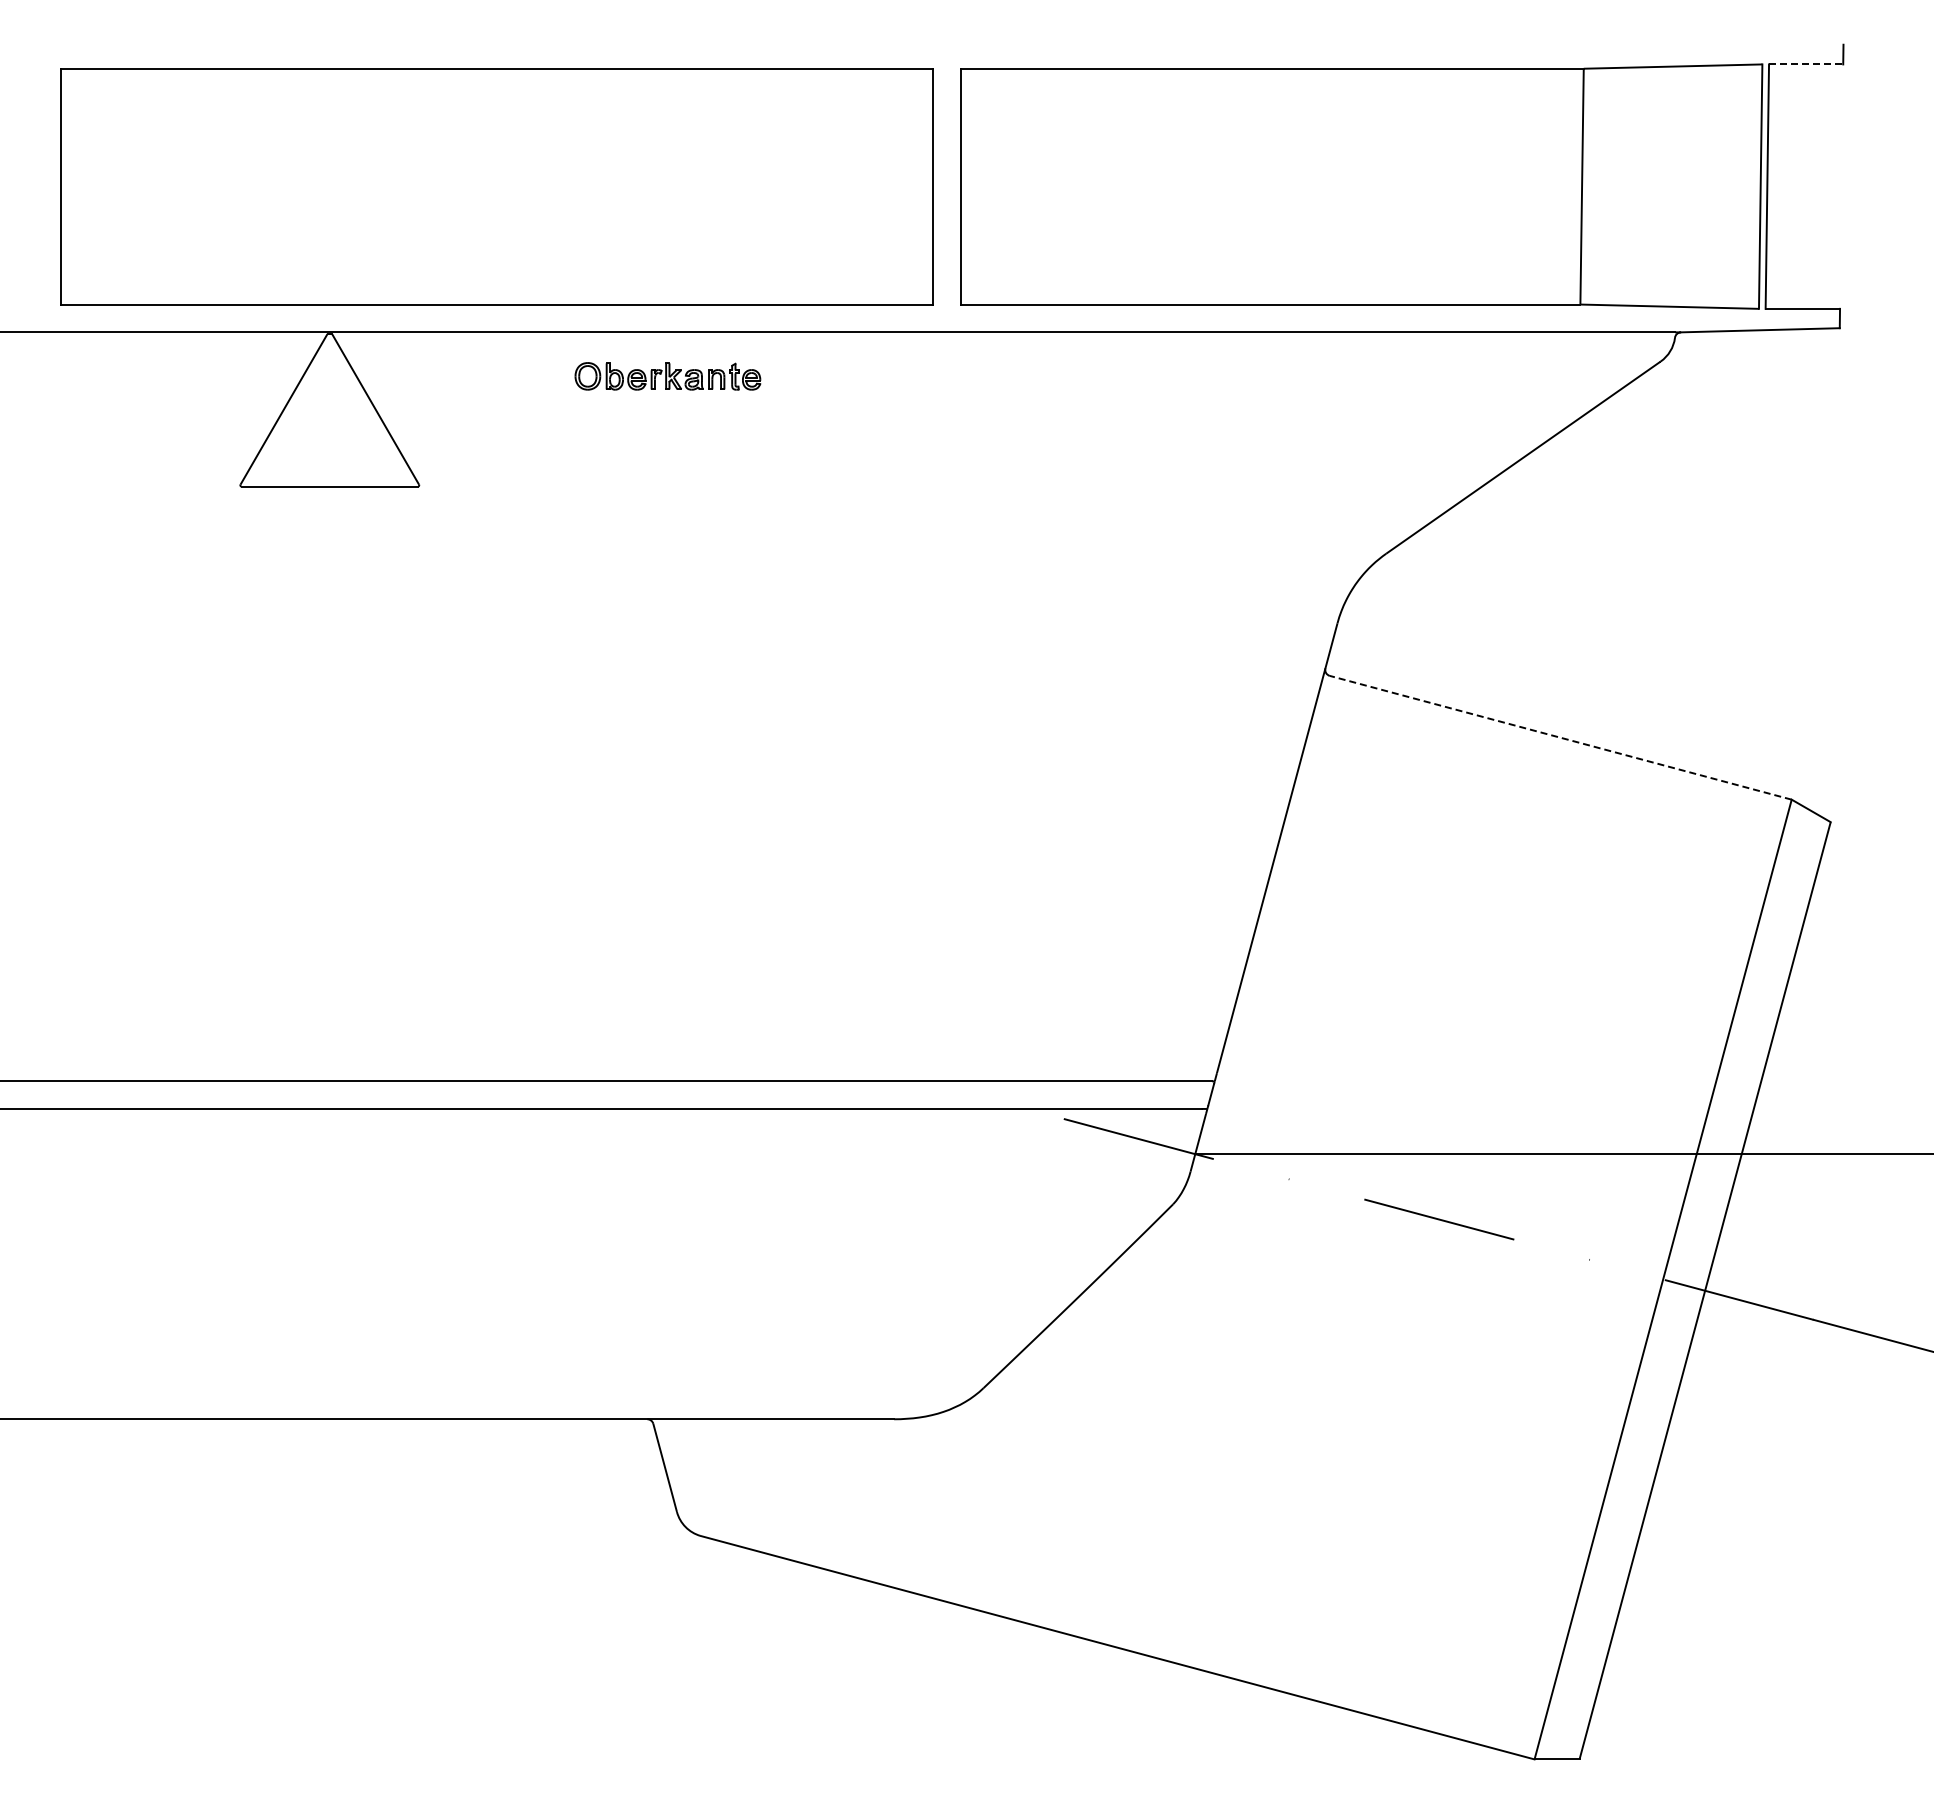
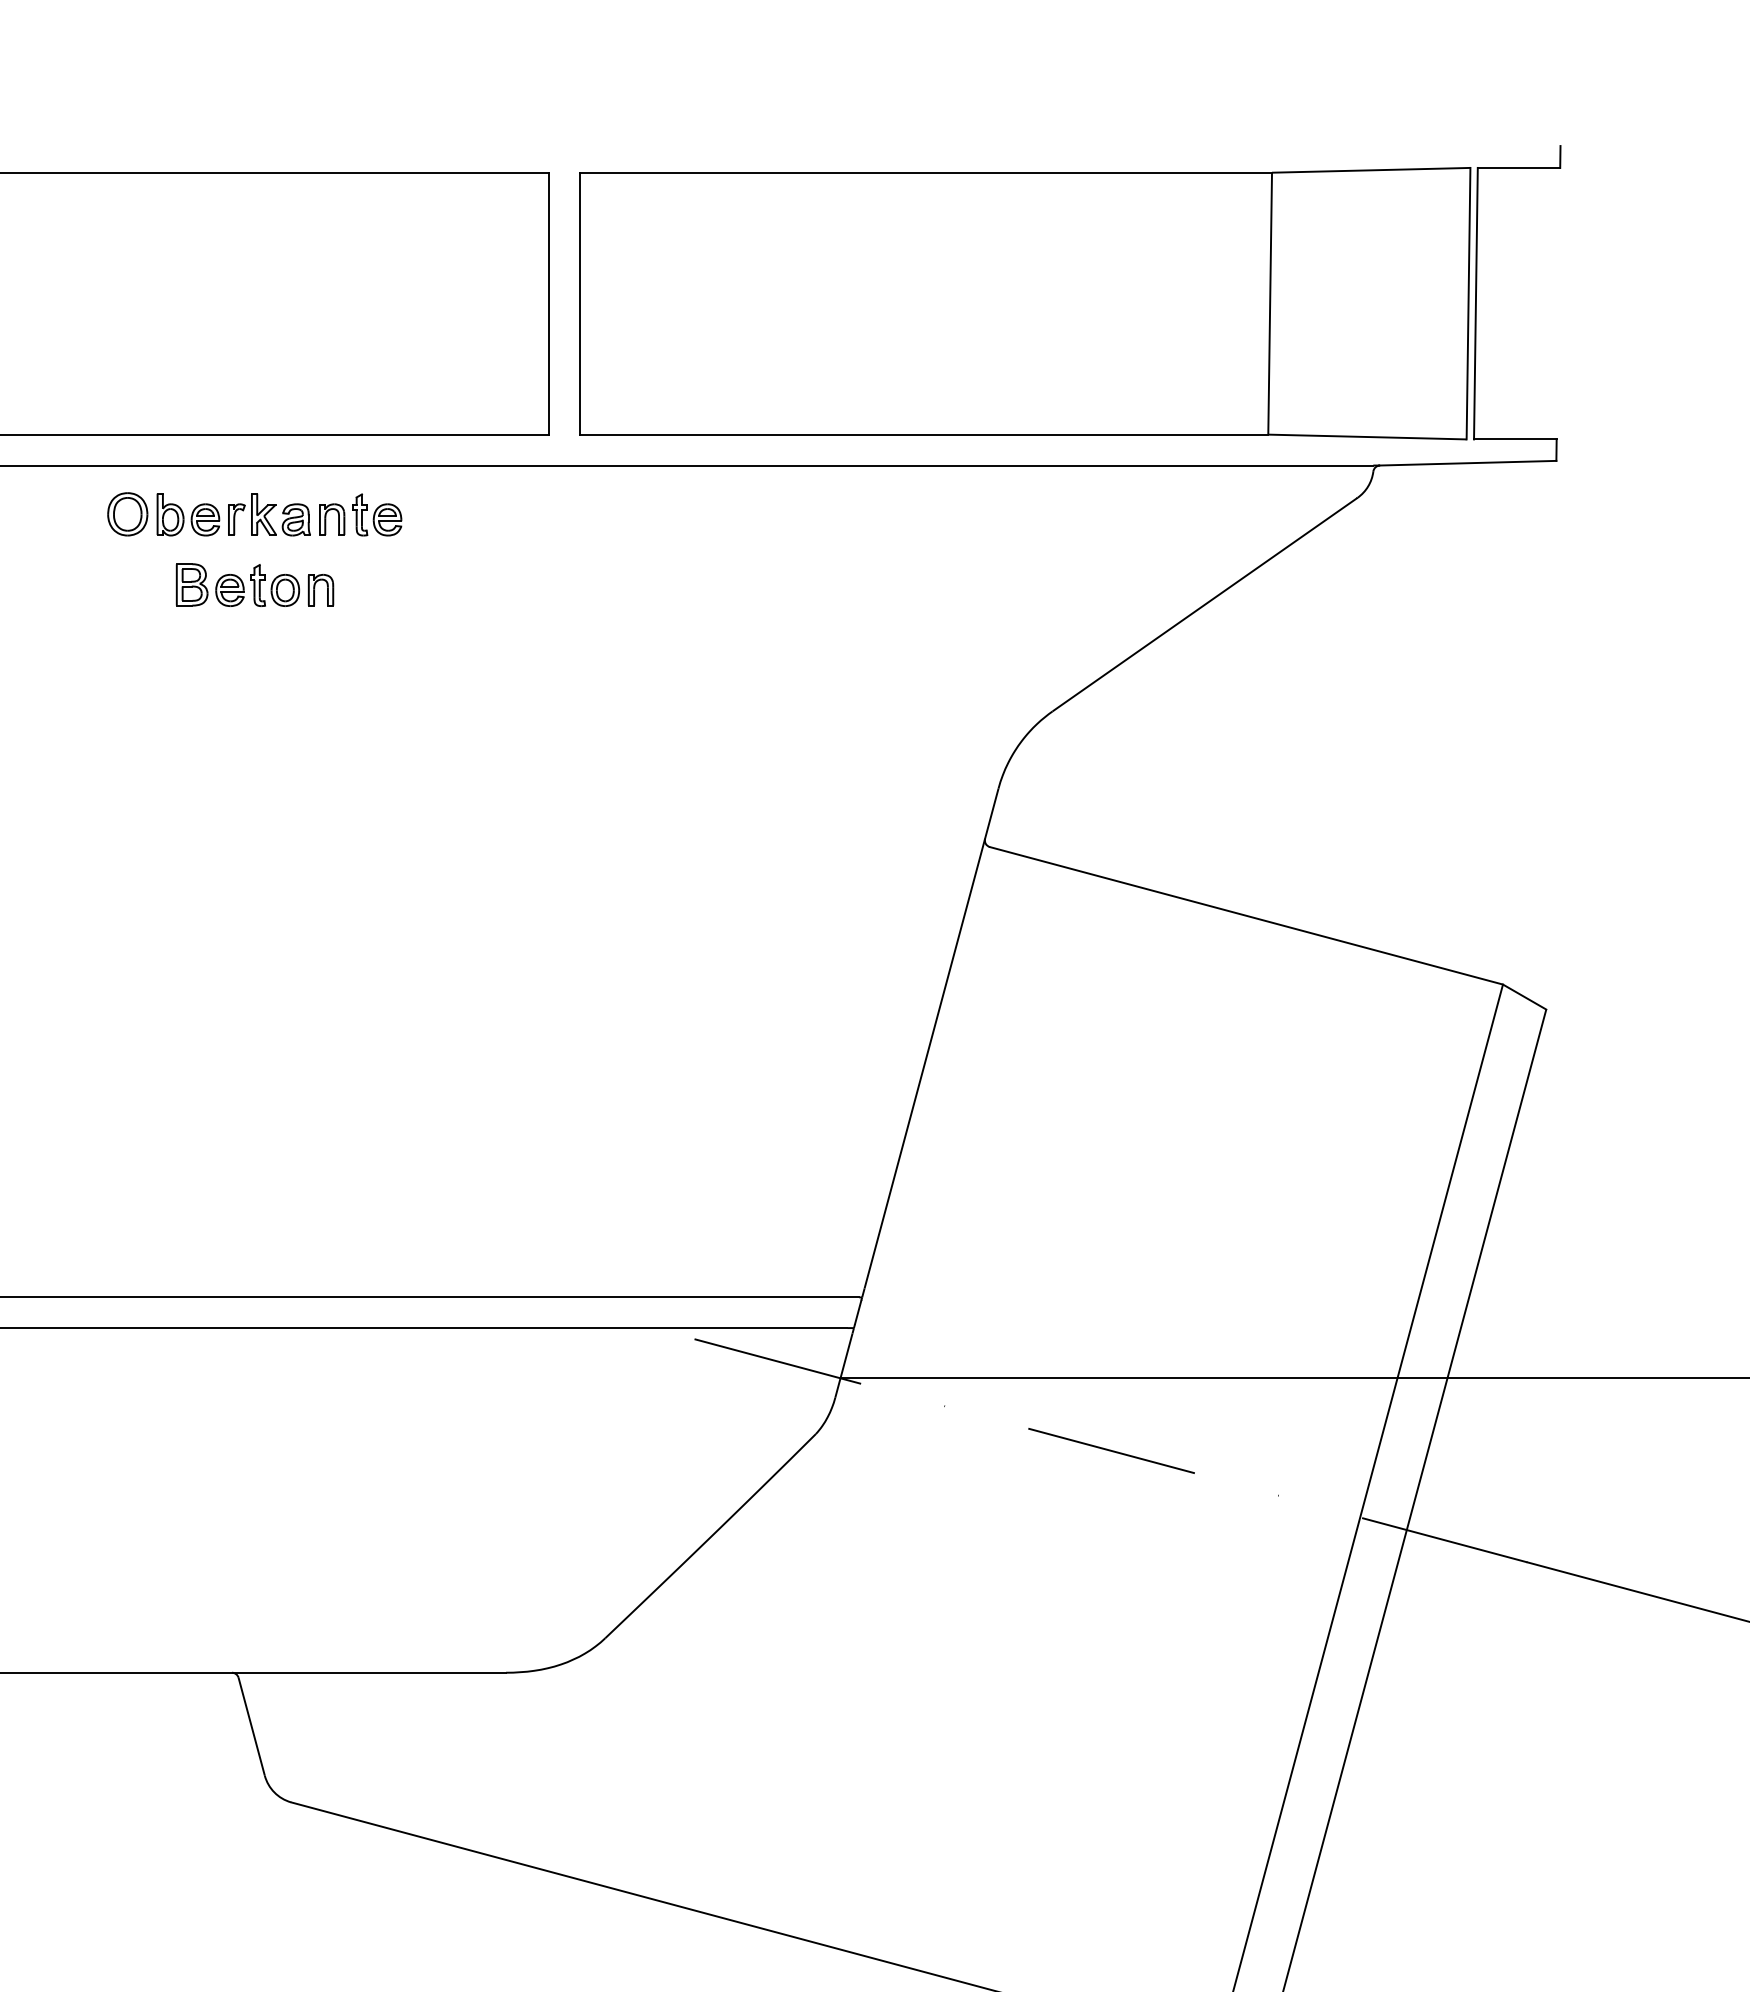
line: (1806, 64) -> (1519, 168), dashed -> solid
part: (667, 376) -> (254, 514), size x1.43
part: (667, 439) -> (254, 584), added
line: (1560, 737) -> (1246, 915), dashed -> solid

